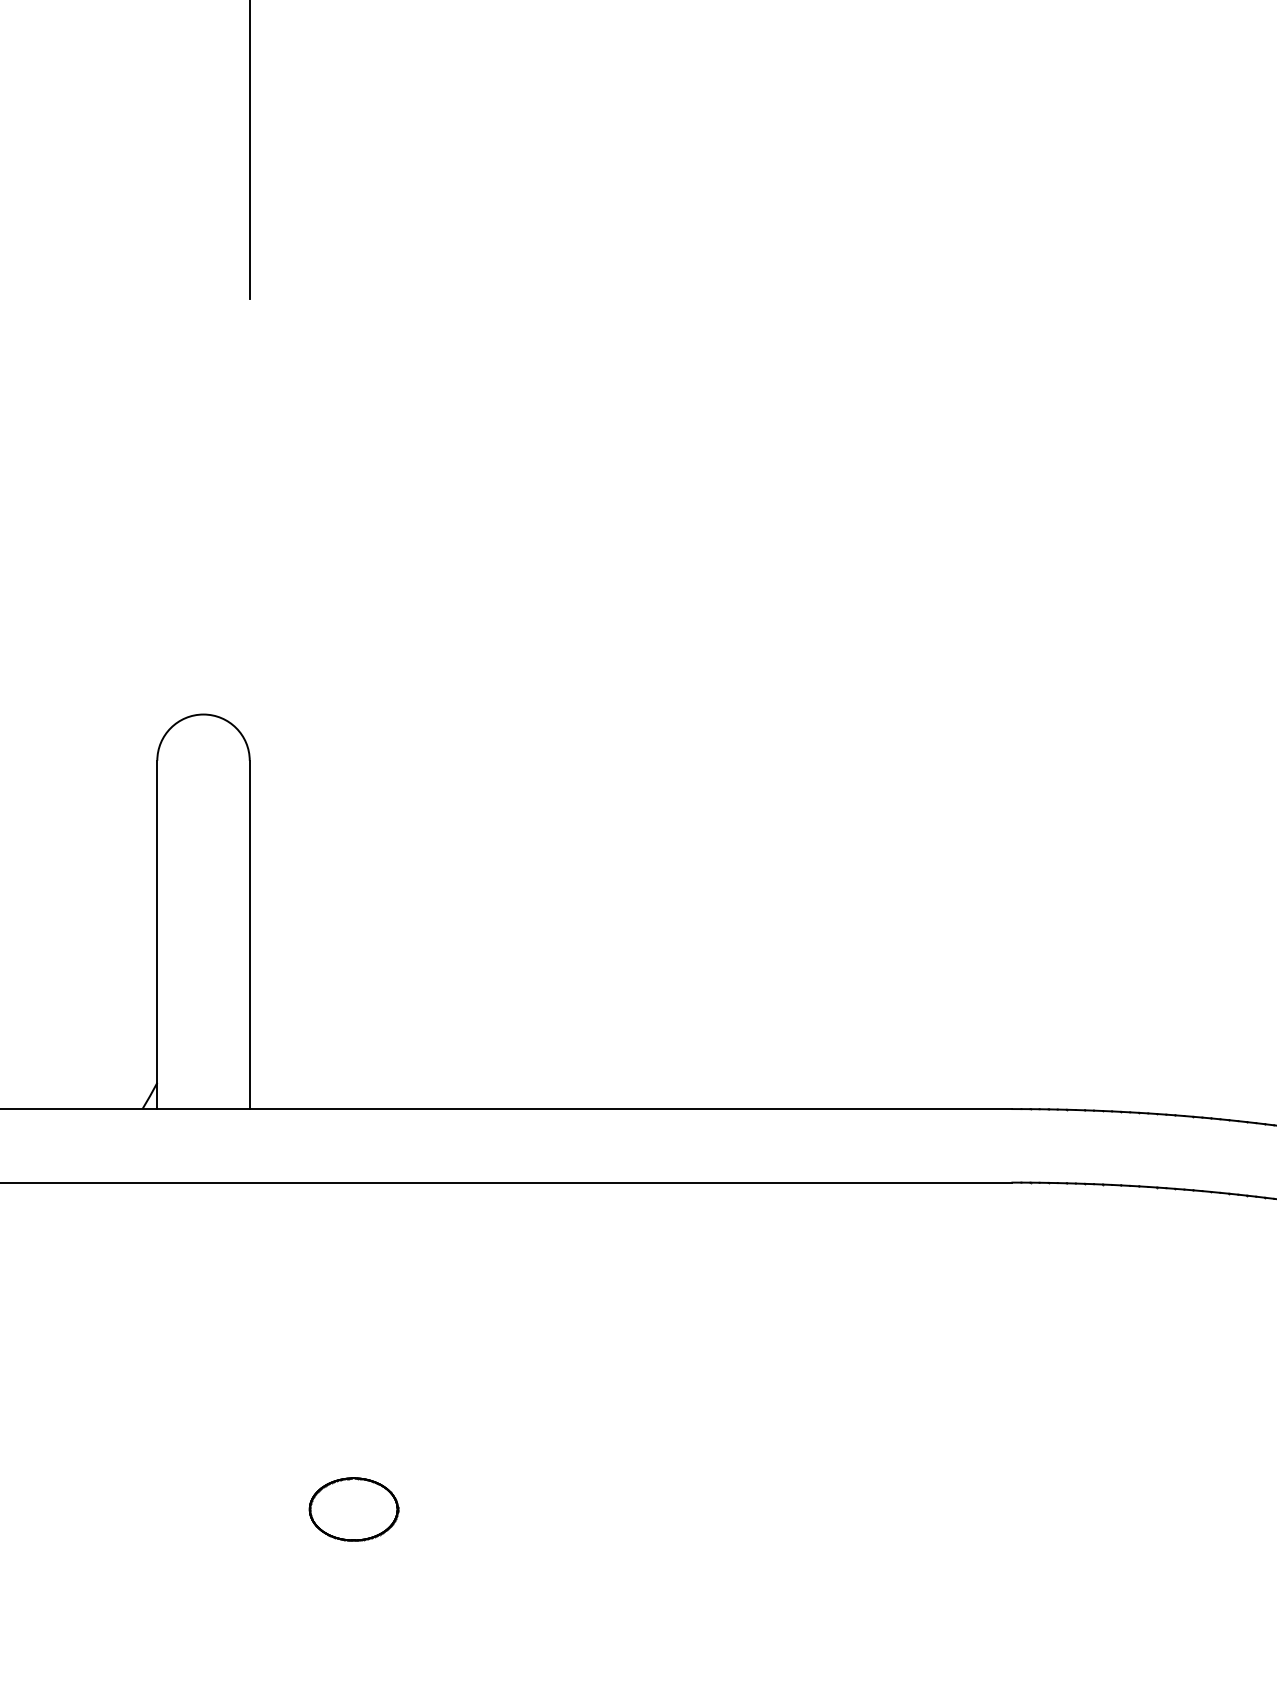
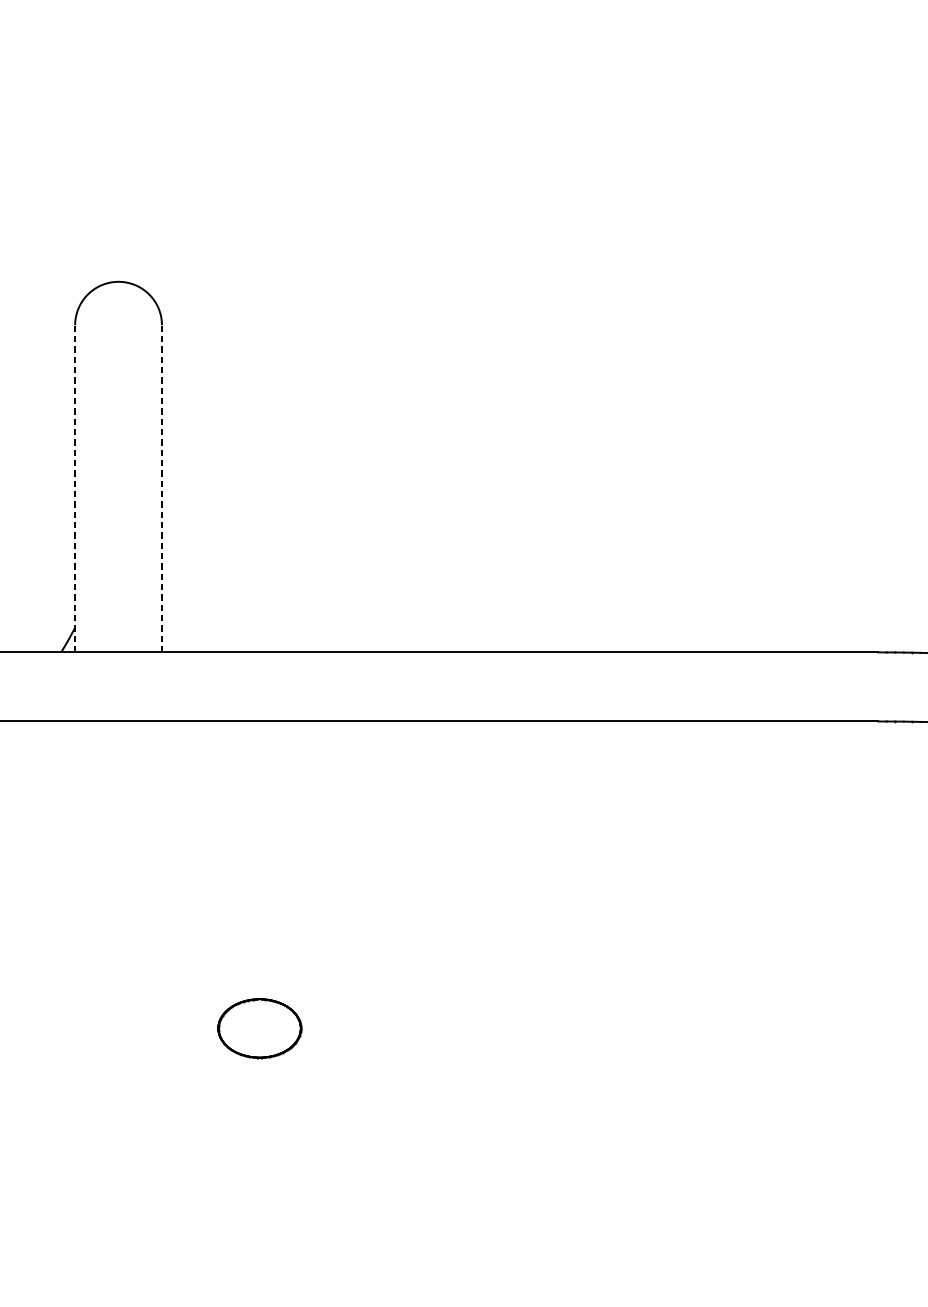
line: (157, 934) -> (75, 488), solid -> dashed
line: (249, 934) -> (161, 488), solid -> dashed

